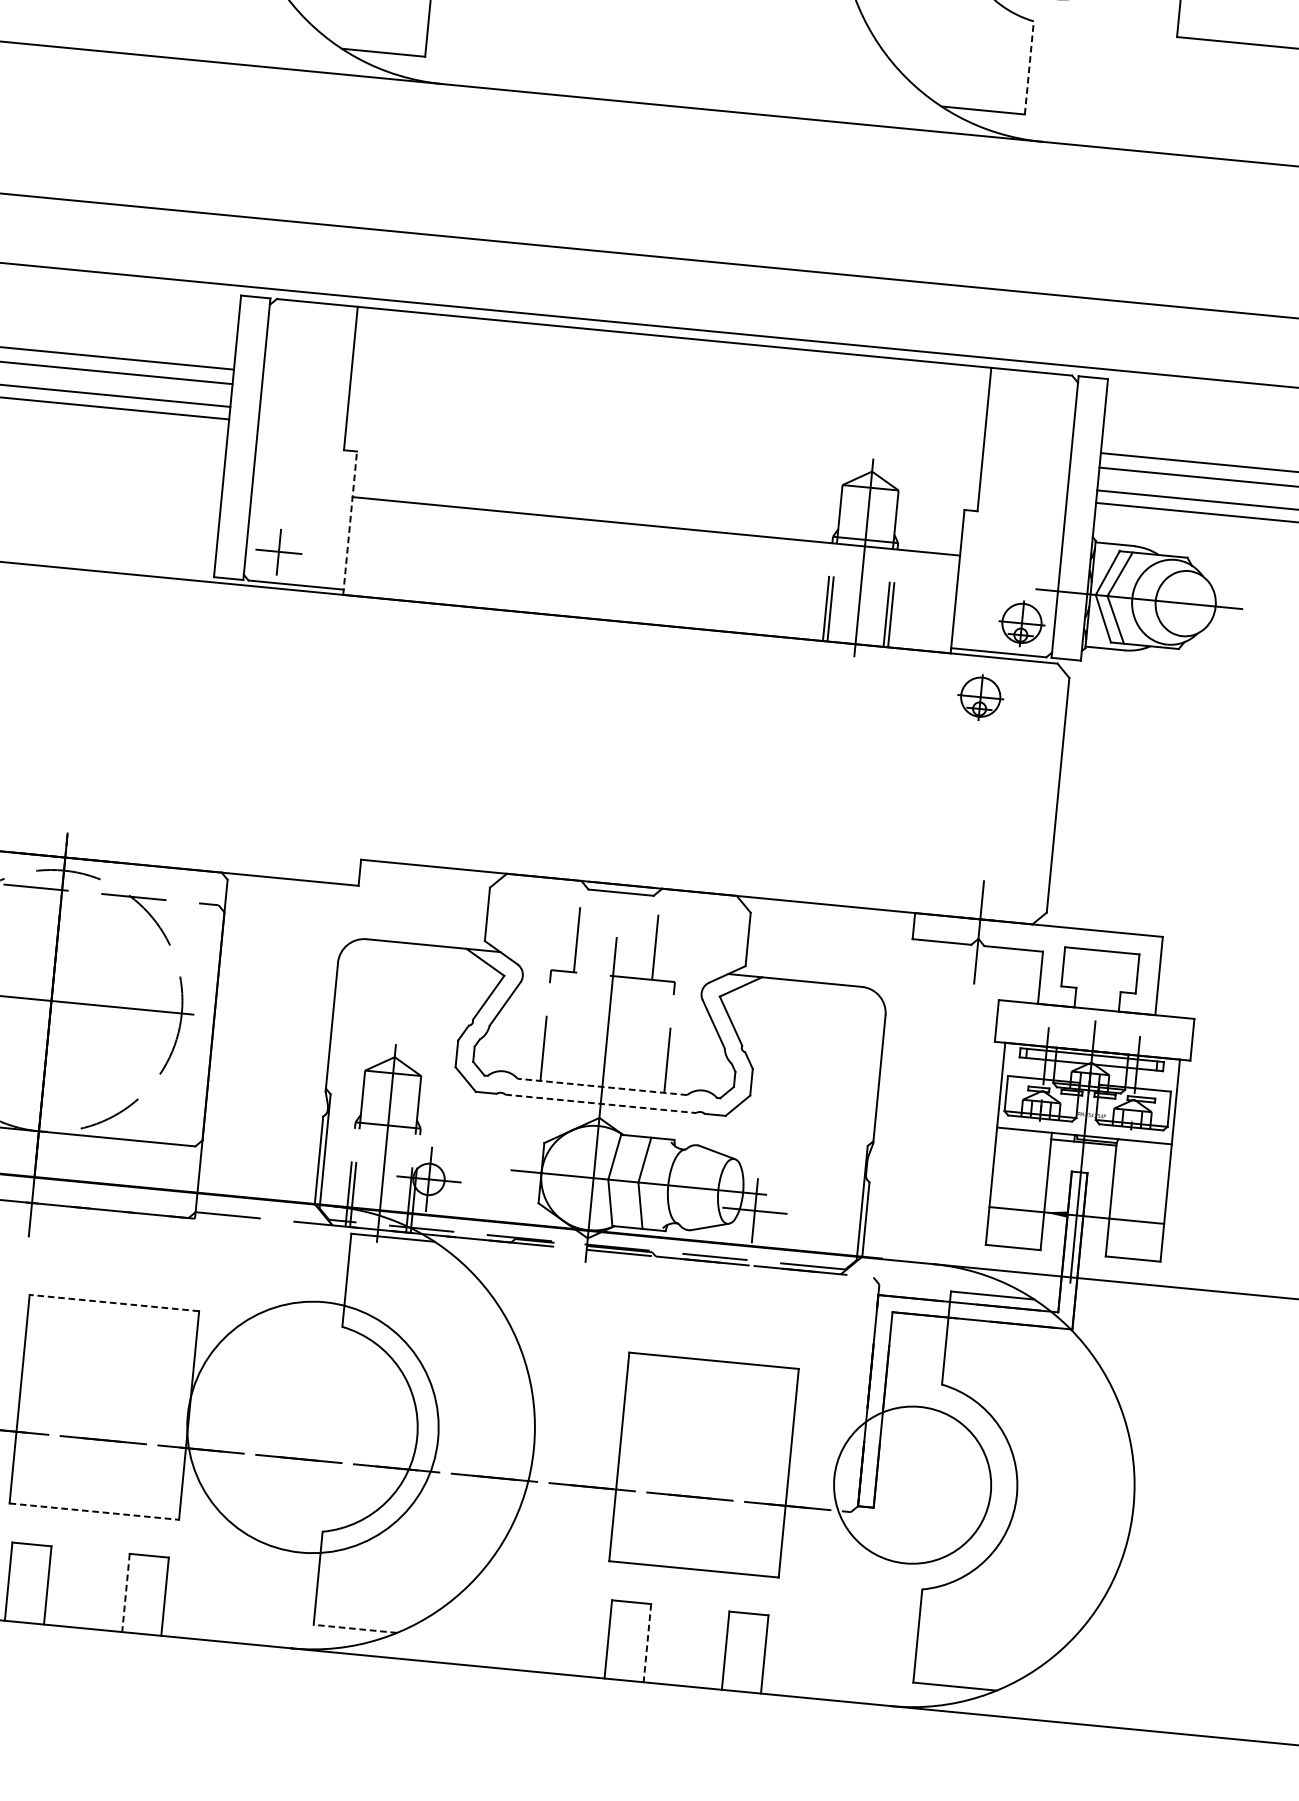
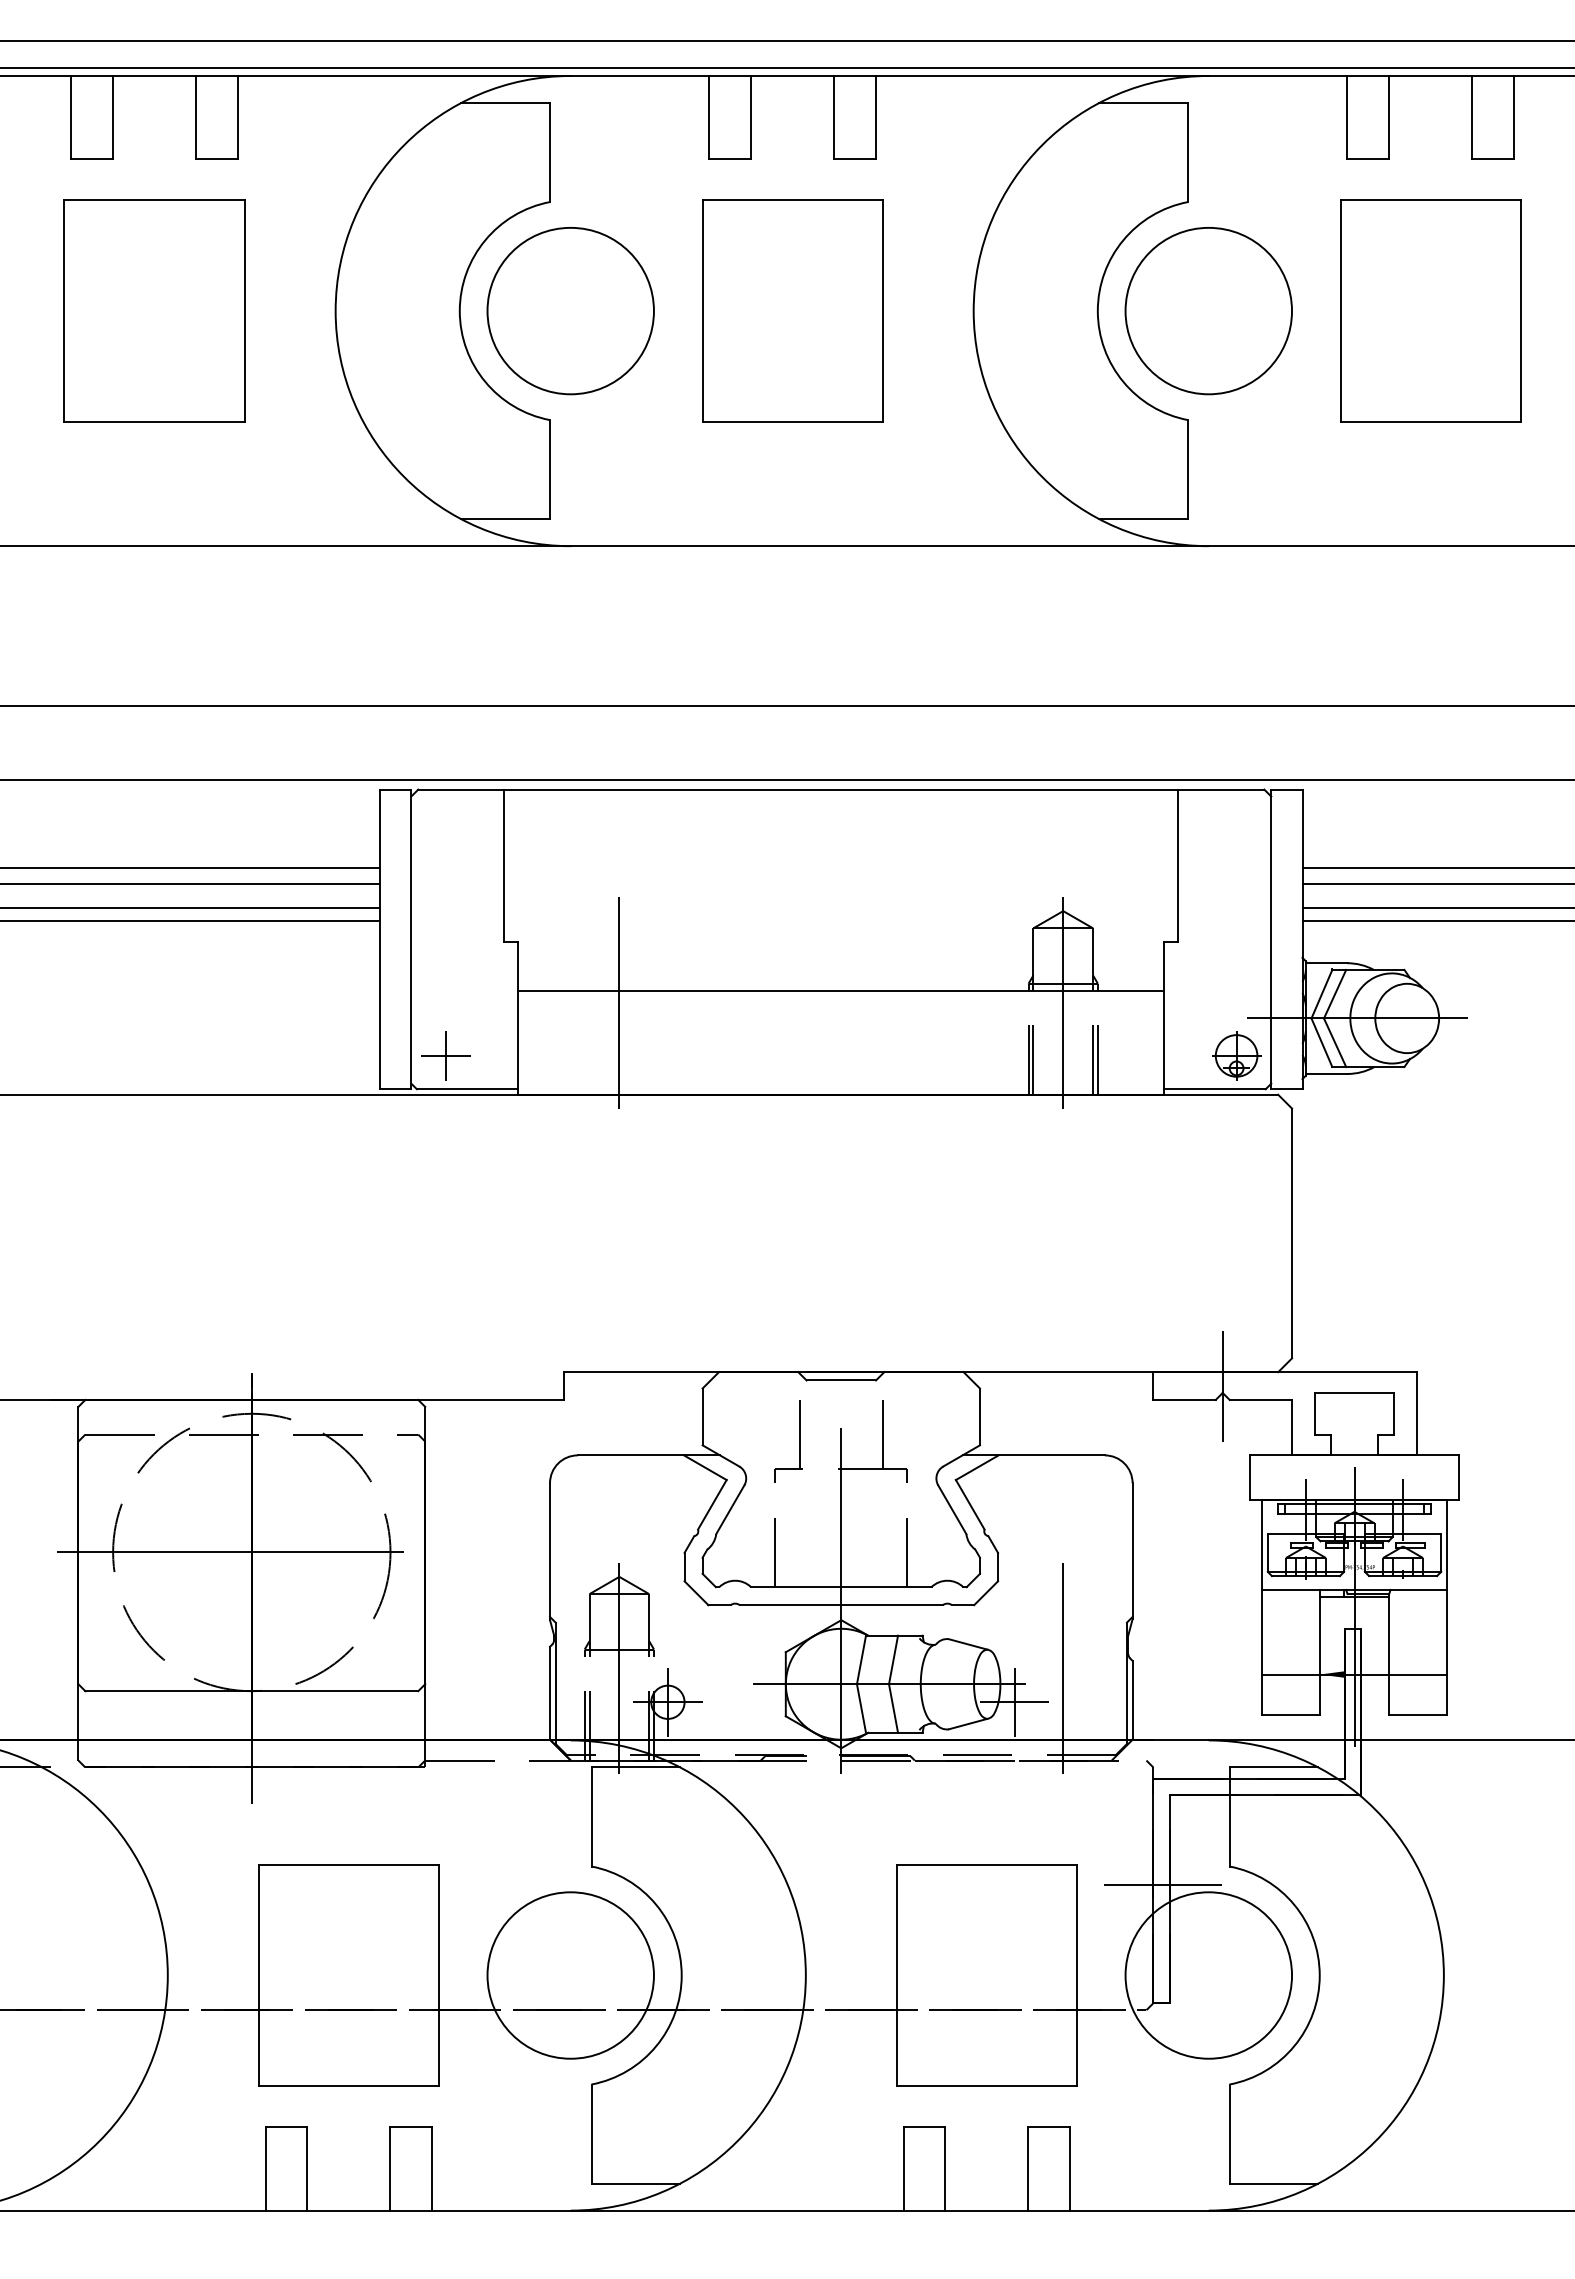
line: (1028, 67) -> (1187, 469), dashed -> solid
line: (446, 517) -> (619, 1002), added
line: (350, 522) -> (518, 1017), dashed -> solid
part: (980, 696) -> (1200, 1137), removed
line: (601, 1087) -> (840, 1587), dashed -> solid
line: (600, 1104) -> (841, 1605), dashed -> solid
line: (803, 1183) -> (1063, 1668), added
line: (114, 1302) -> (348, 1864), dashed -> solid
line: (877, 1396) -> (1162, 1885), added
circle: (312, 1427) -> (570, 1975), size x0.62
line: (94, 1511) -> (349, 2086), dashed -> solid
line: (125, 1593) -> (390, 2169), dashed -> solid
line: (354, 1628) -> (635, 2183), dashed -> solid
line: (647, 1643) -> (945, 2169), dashed -> solid

